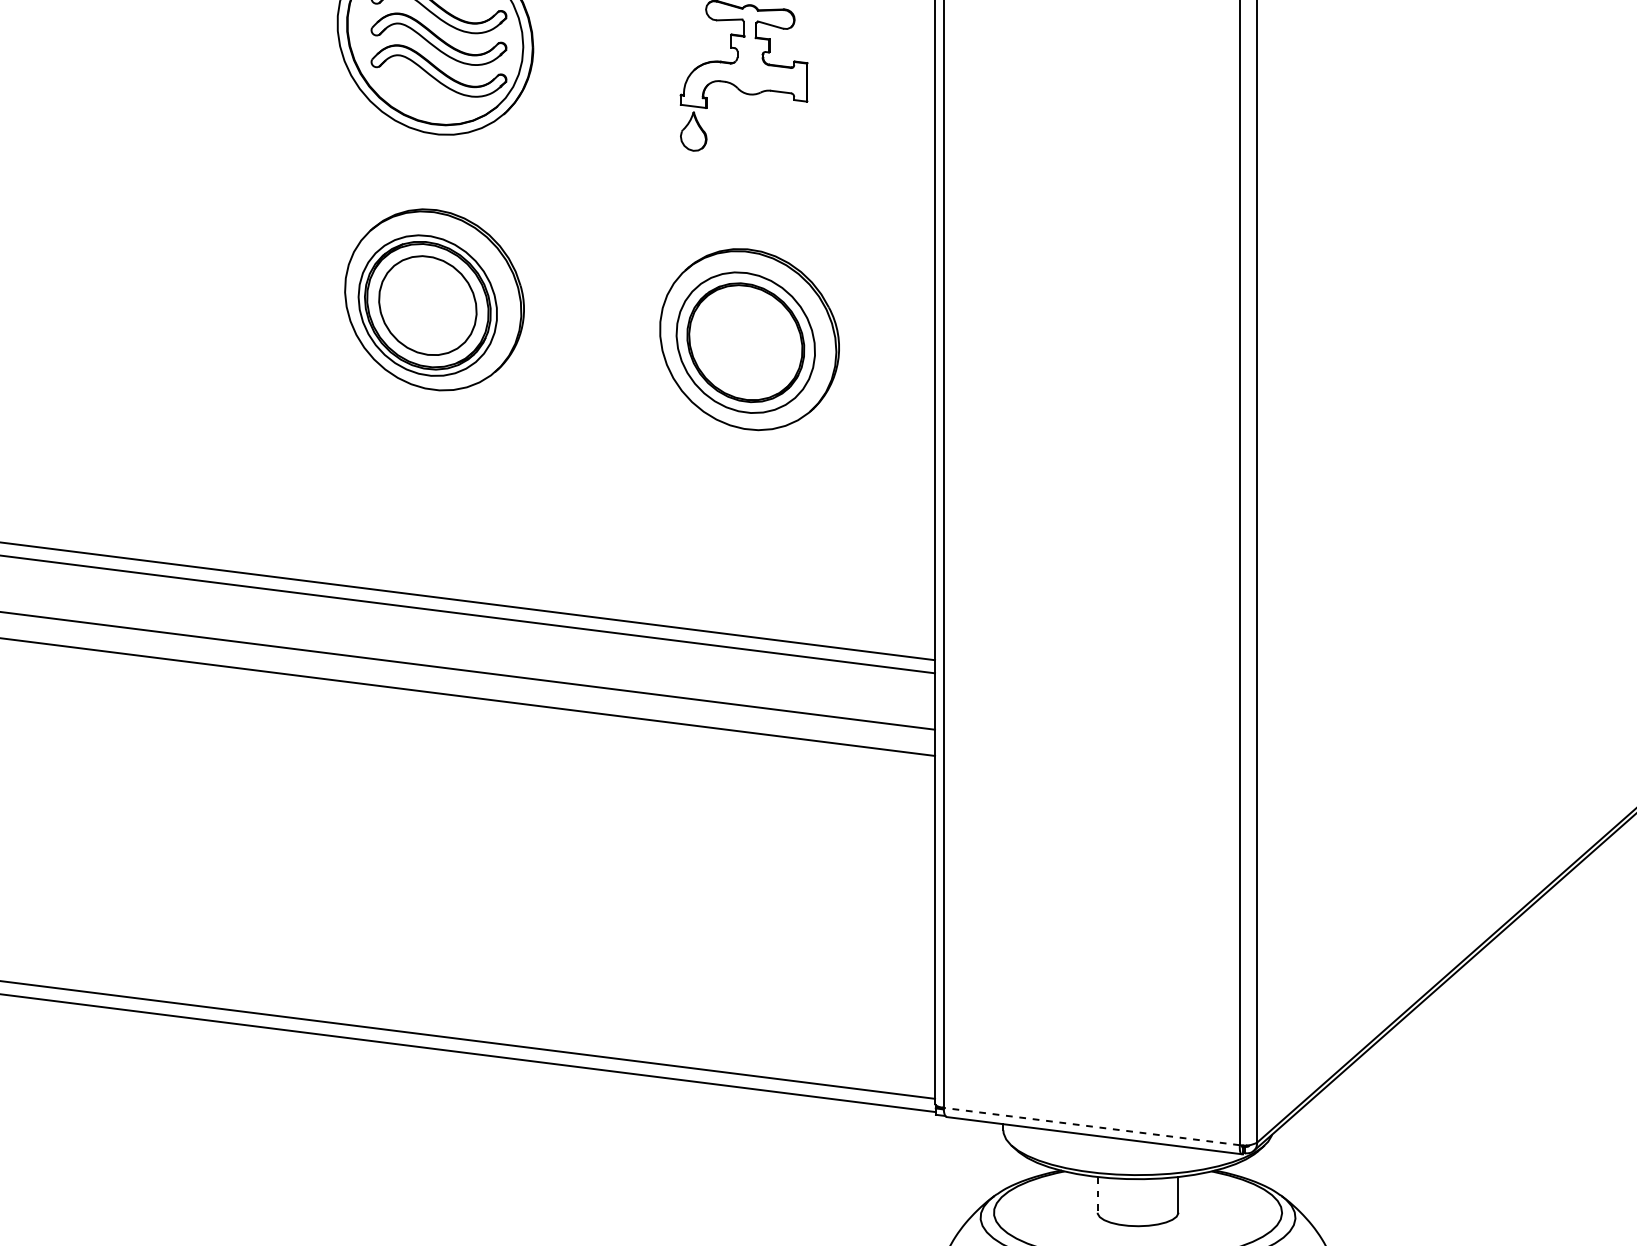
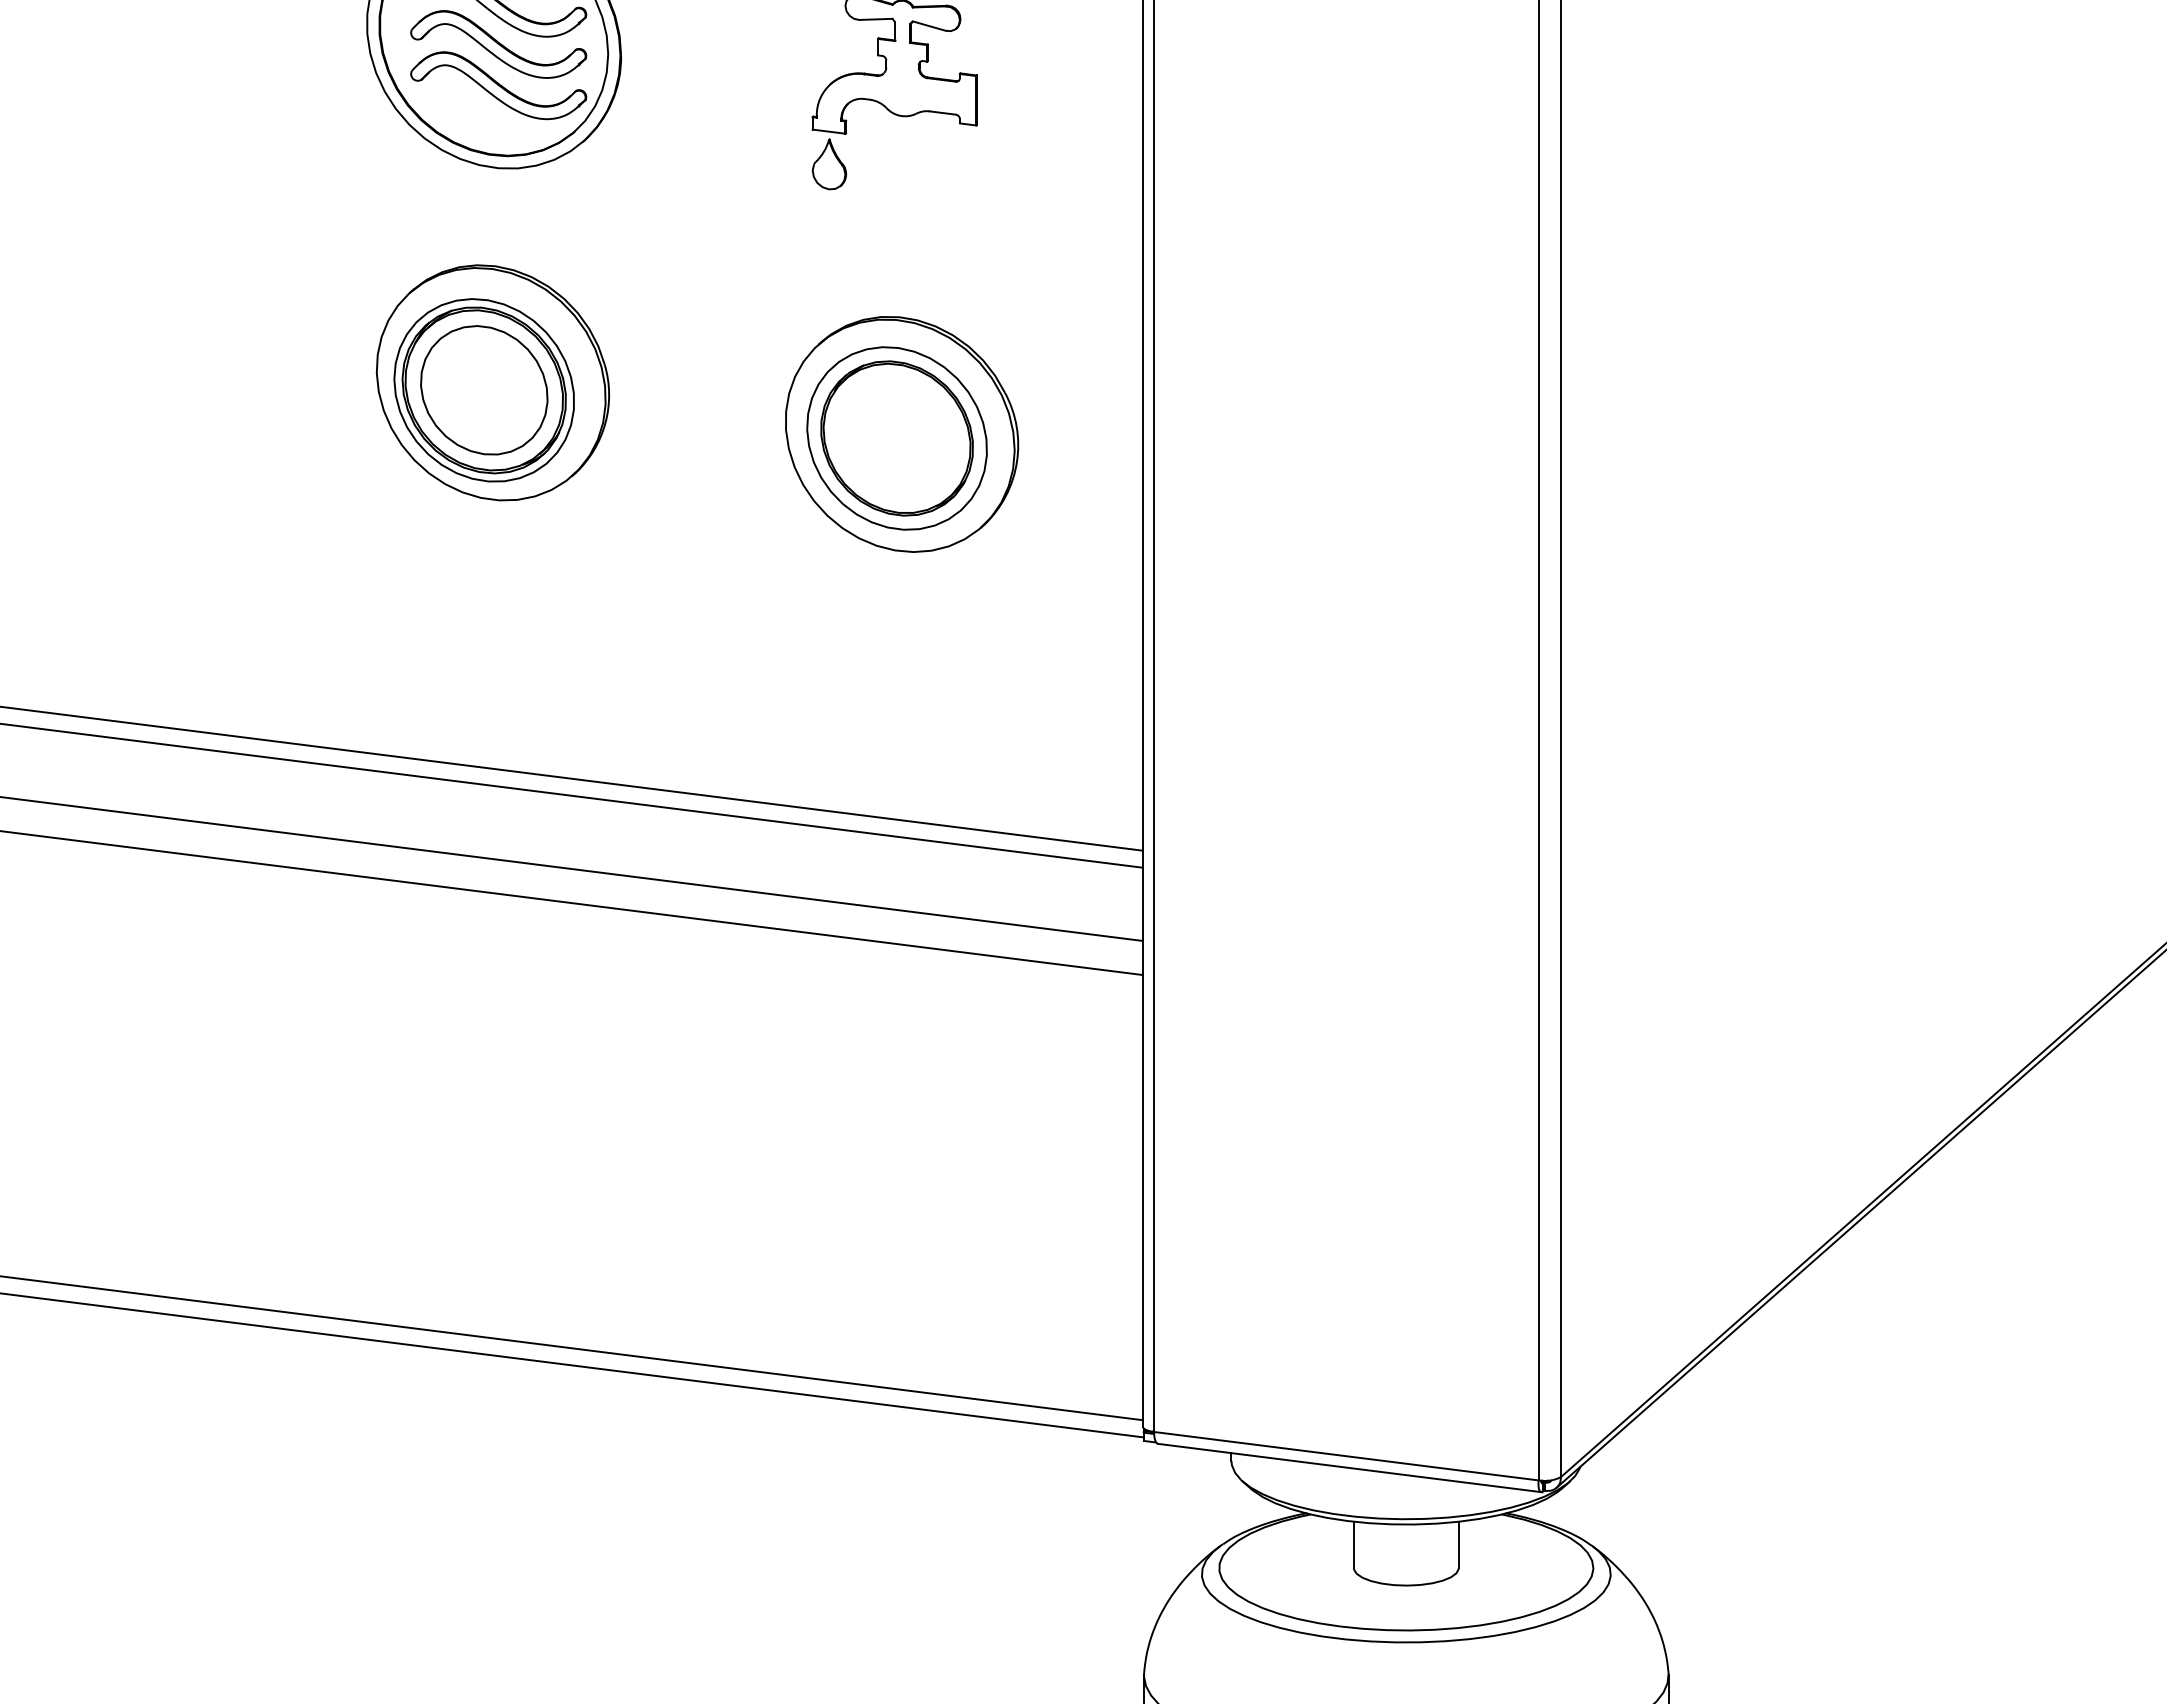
line: (1091, 1126) -> (1346, 1456), dashed -> solid
line: (1097, 1195) -> (1353, 1545), dashed -> solid

